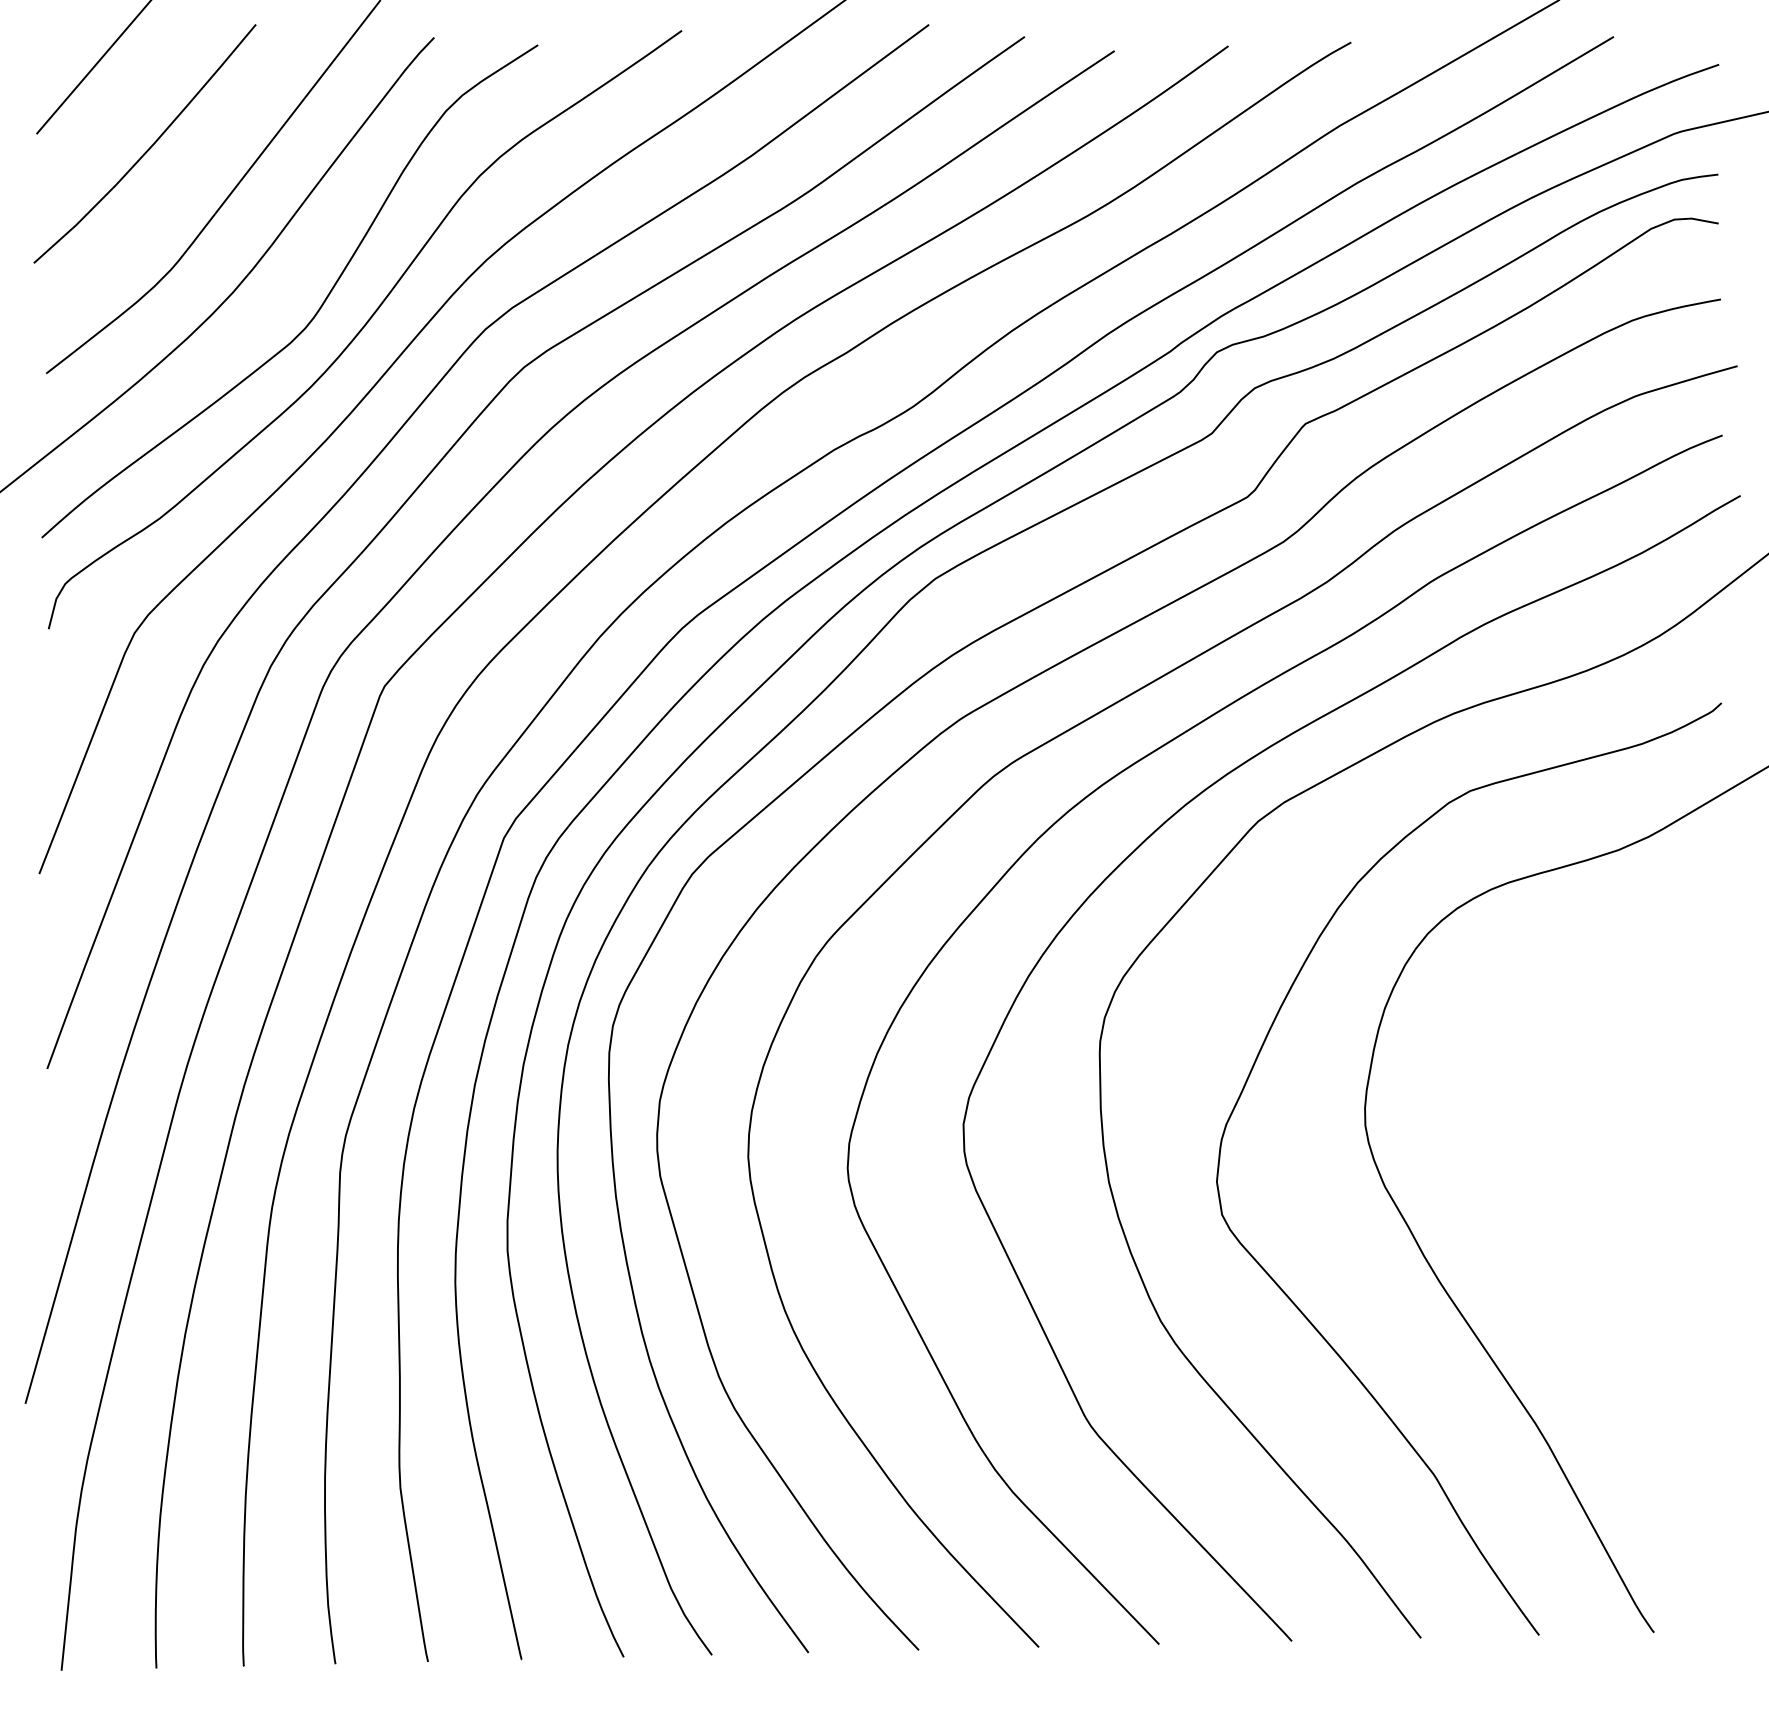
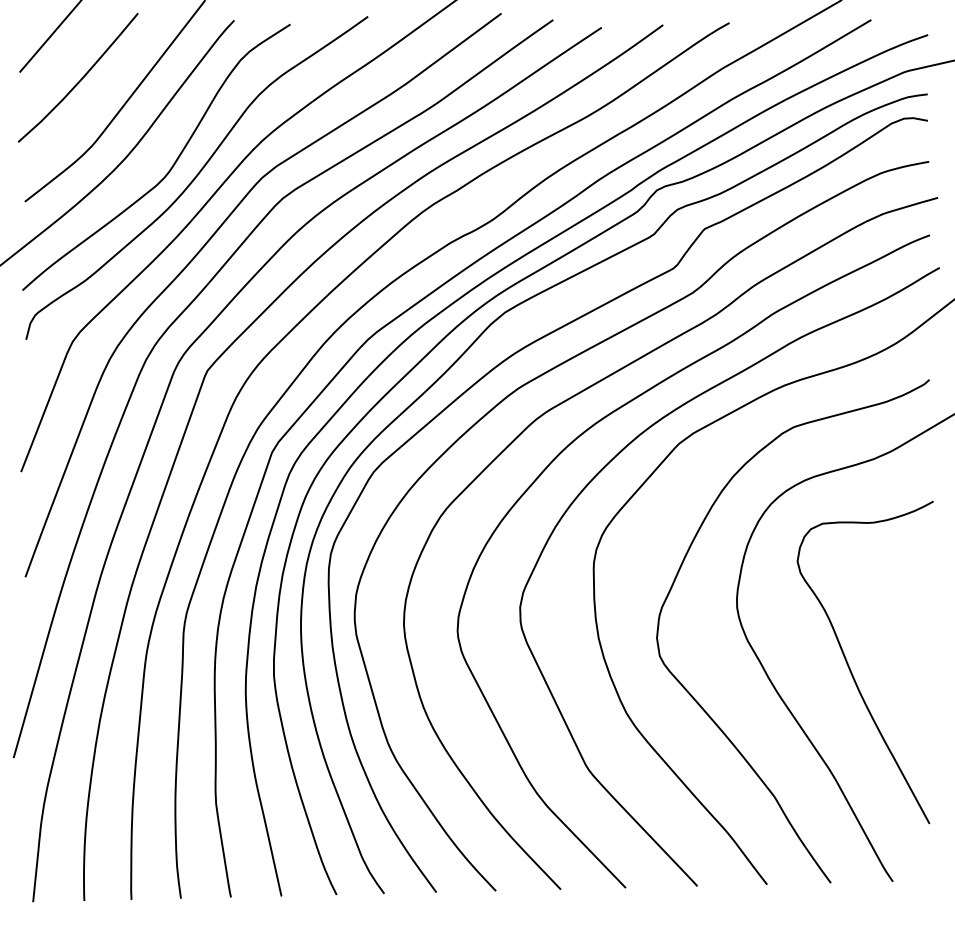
curve: (1575, 1237) -> (850, 668), added

